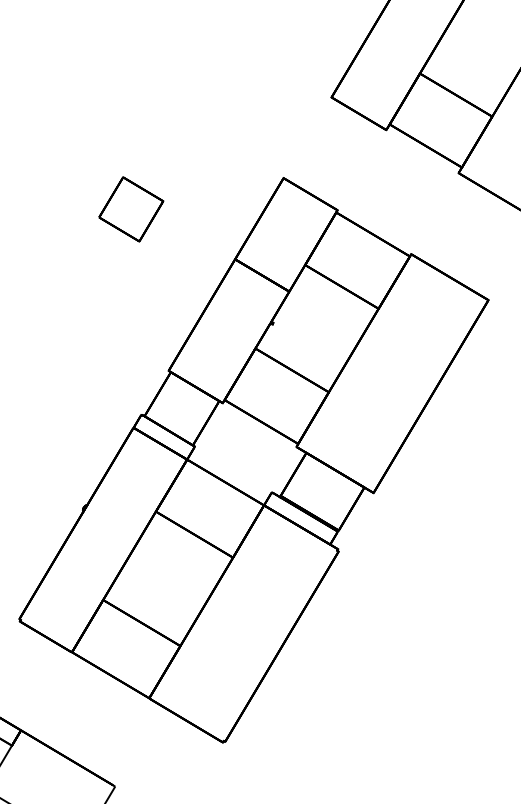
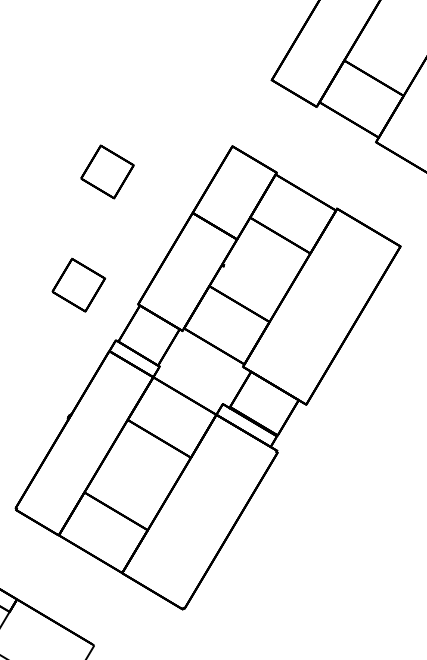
part: (96, 347) -> (78, 285), added

